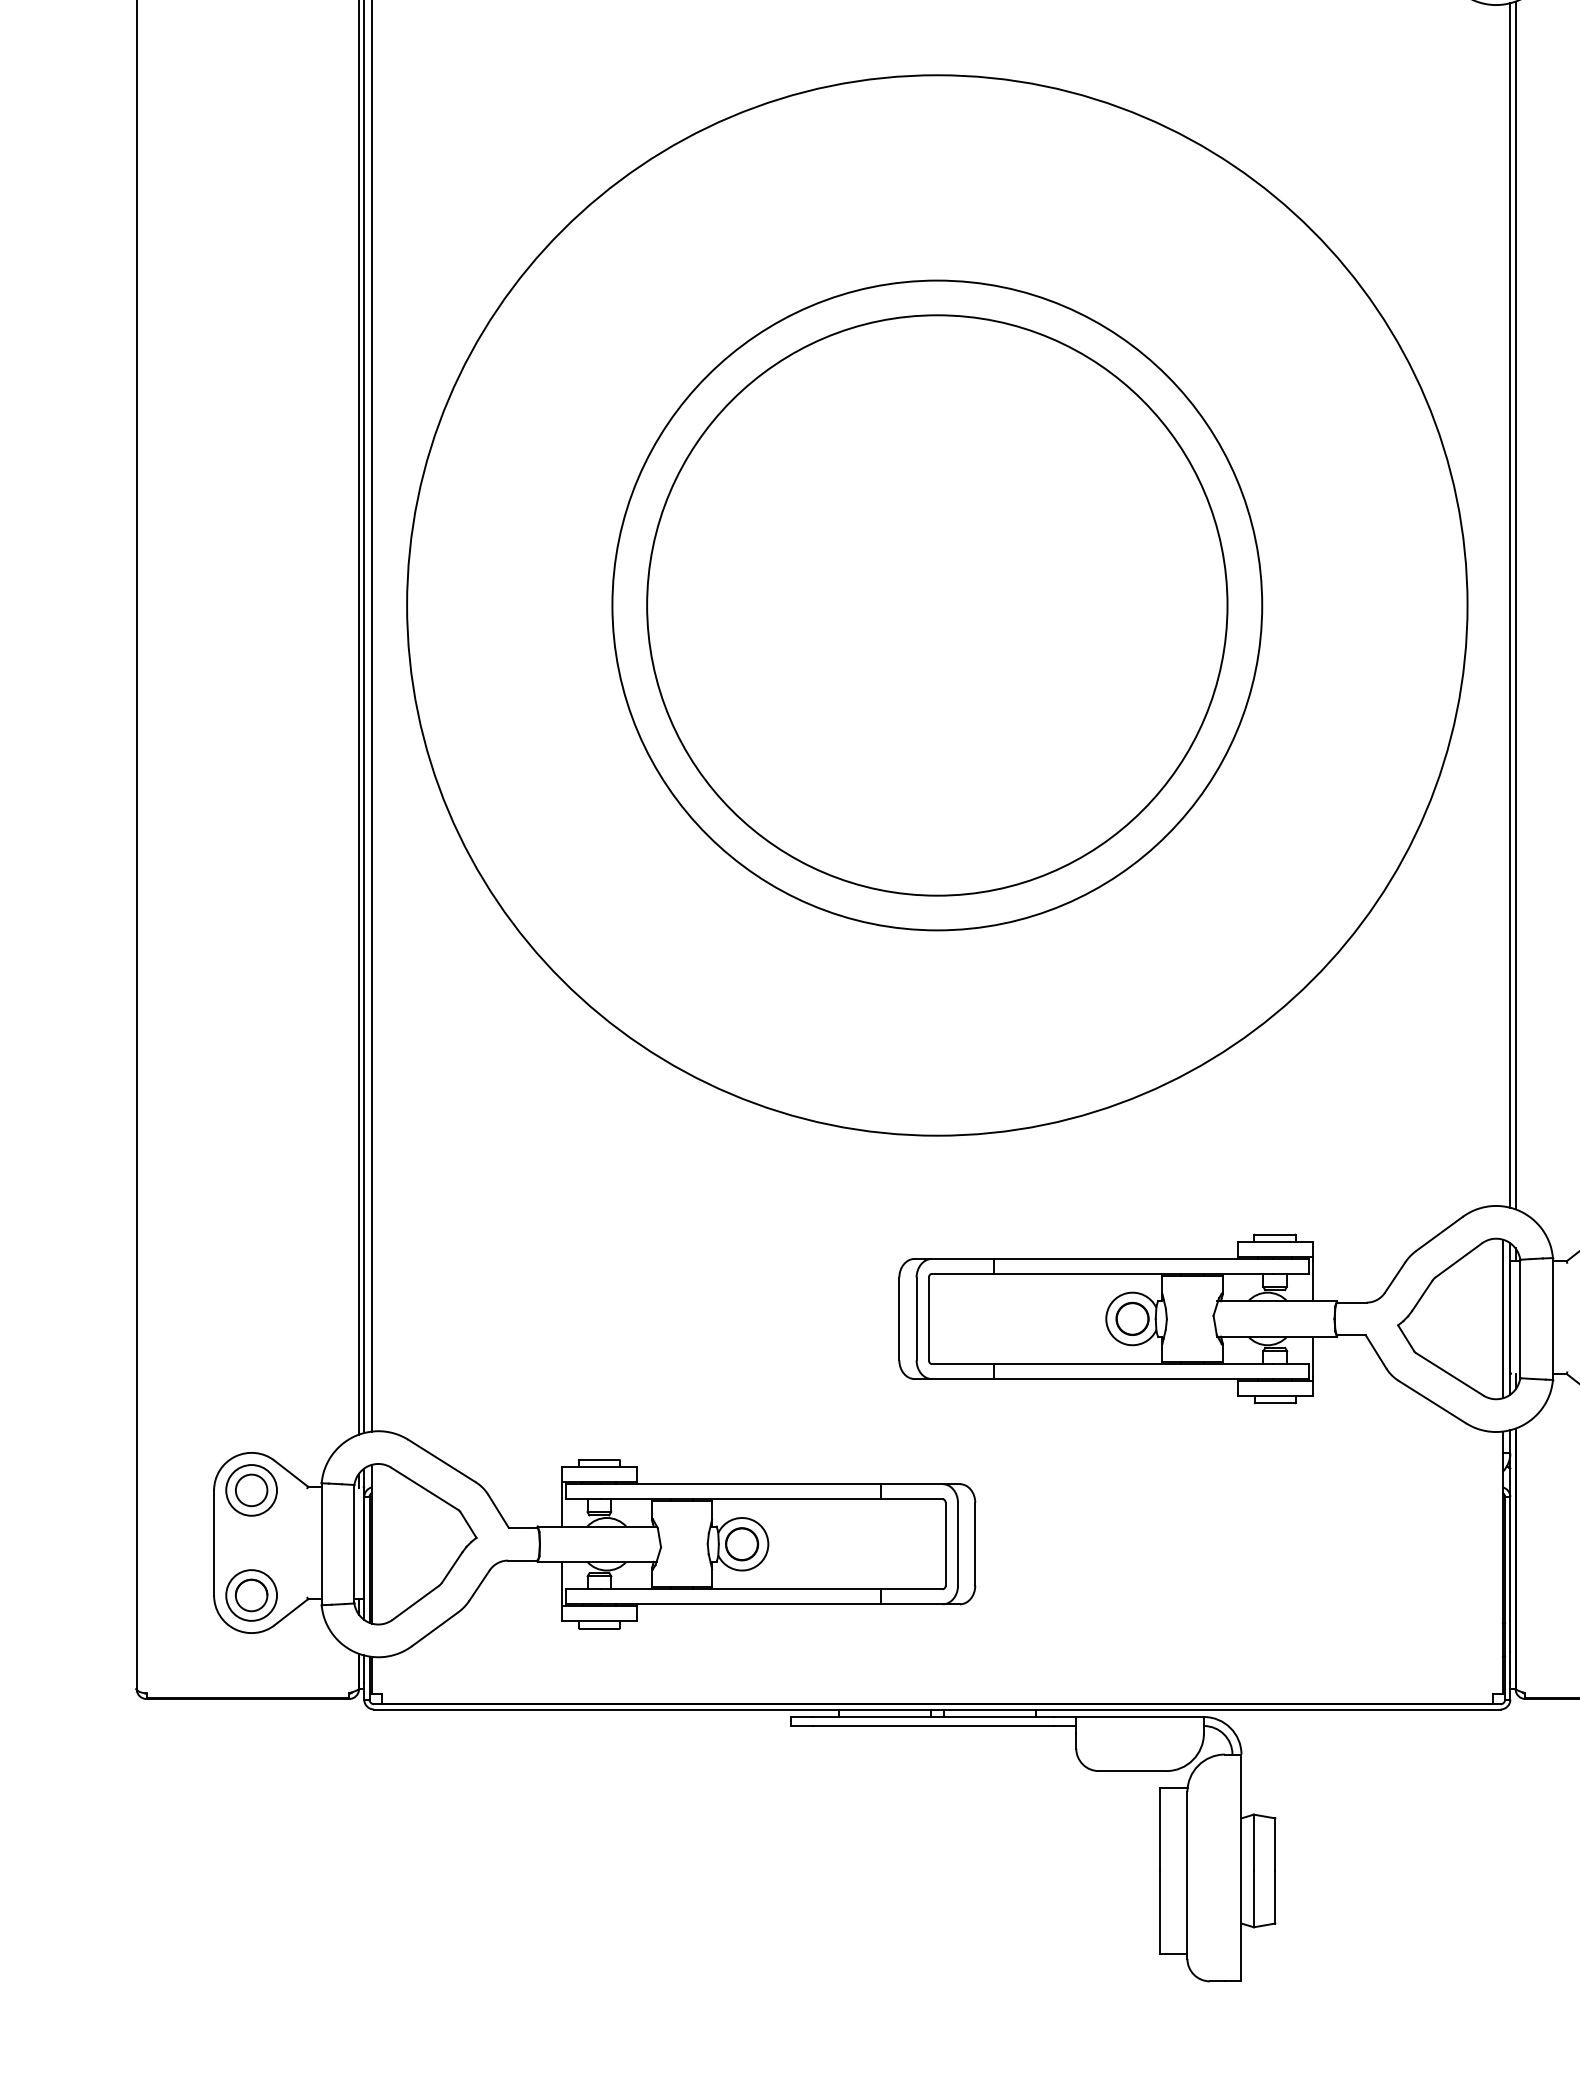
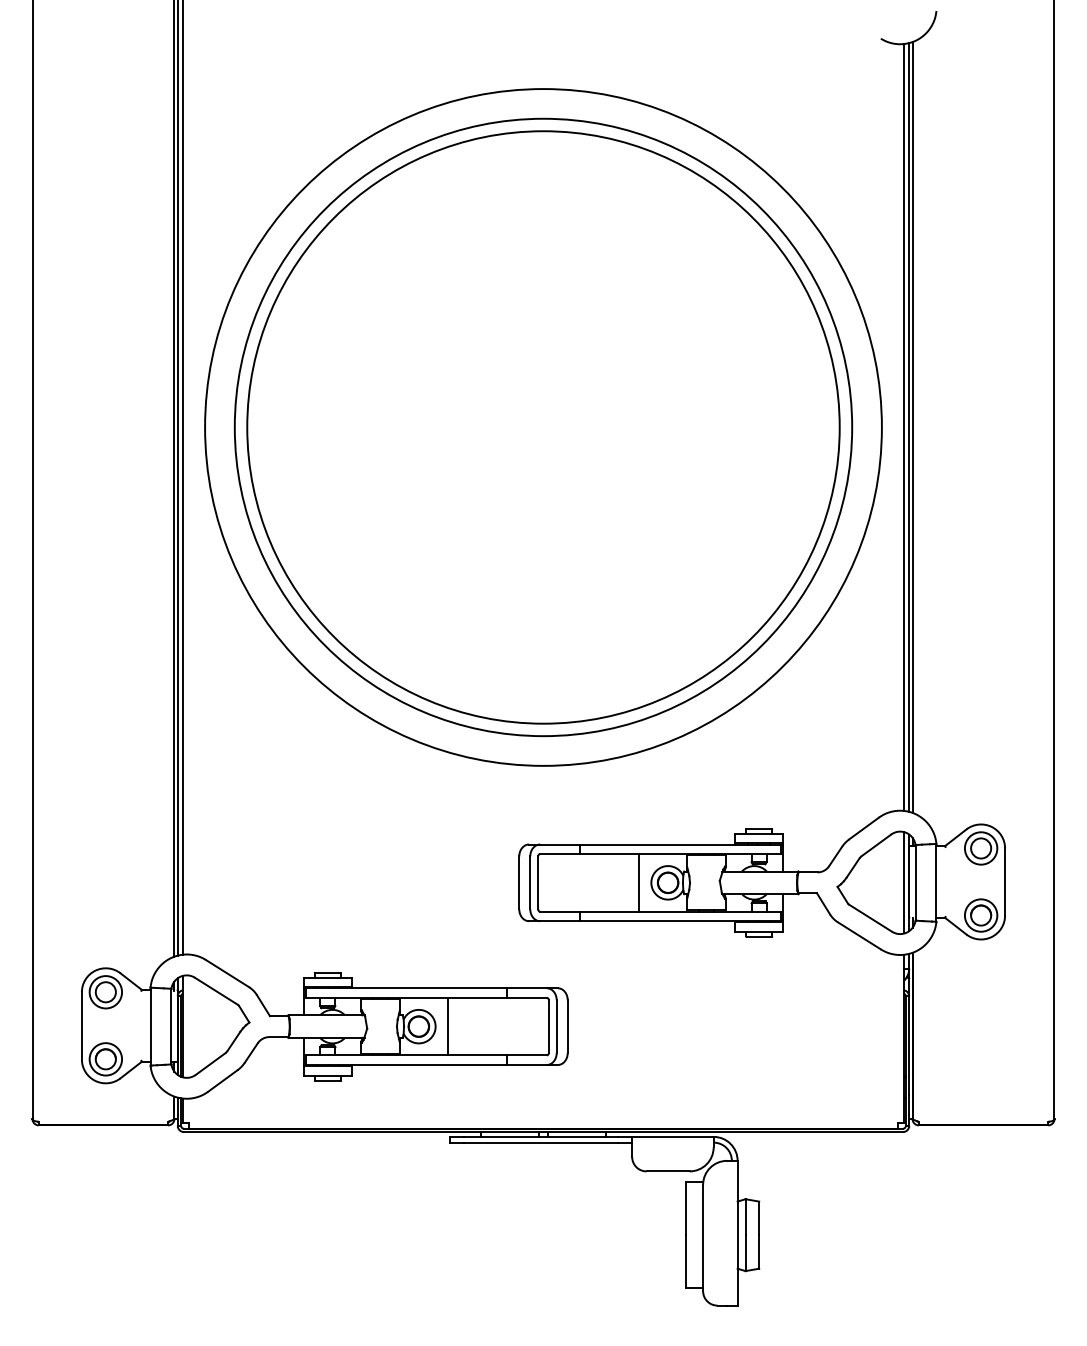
circle: (937, 605) -> (543, 427), size x1.43
circle: (937, 605) -> (543, 427), size x1.67
line: (1502, 605) -> (904, 427), added
line: (1087, 1318) -> (639, 882), added
line: (786, 1544) -> (447, 1026), added

